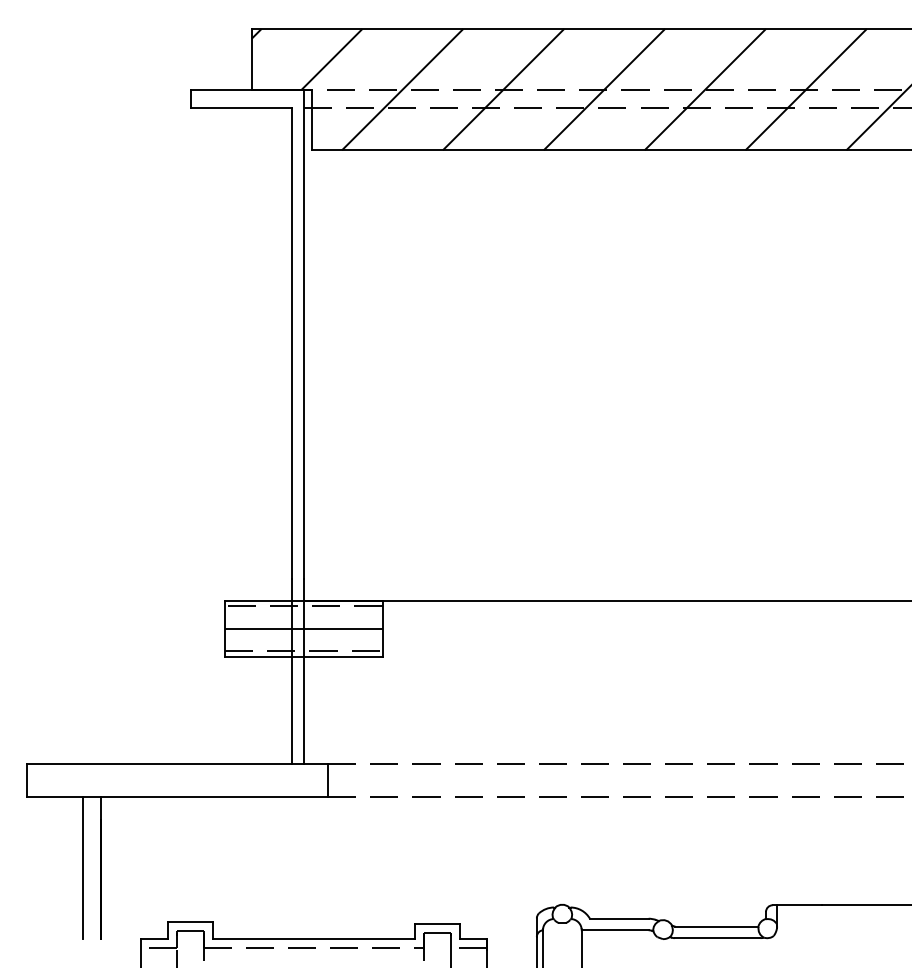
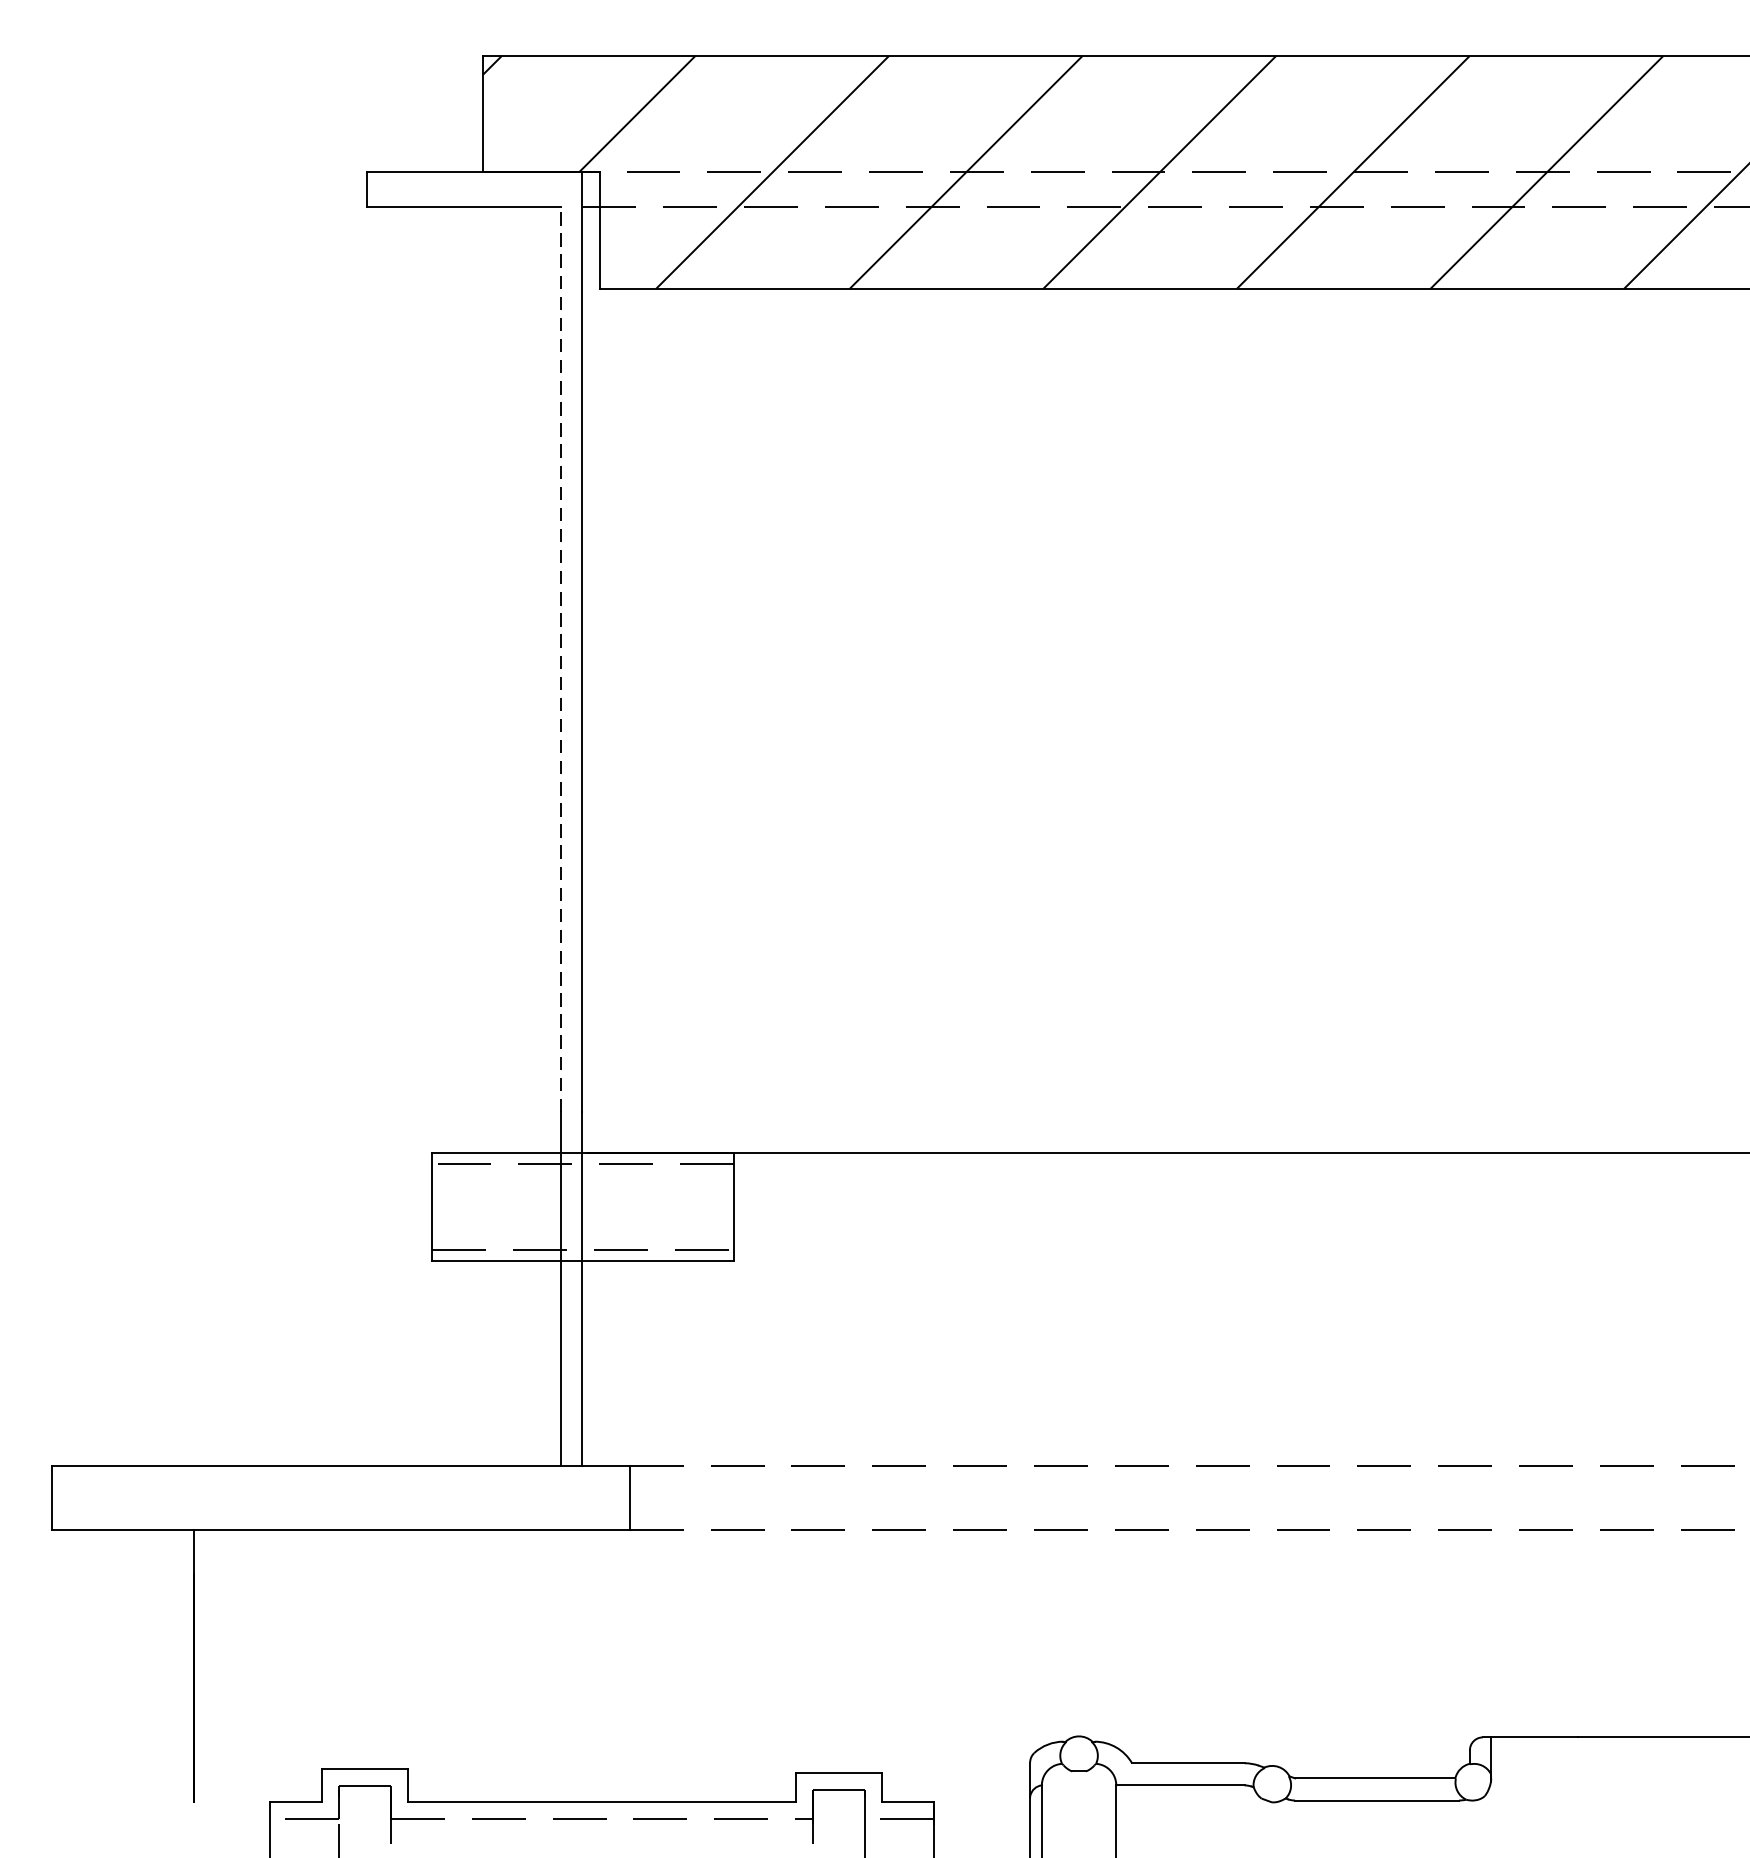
line: (292, 343) -> (561, 659), solid -> dashed
line: (303, 628) -> (582, 1206), removed
line: (83, 867) -> (160, 1664), removed

